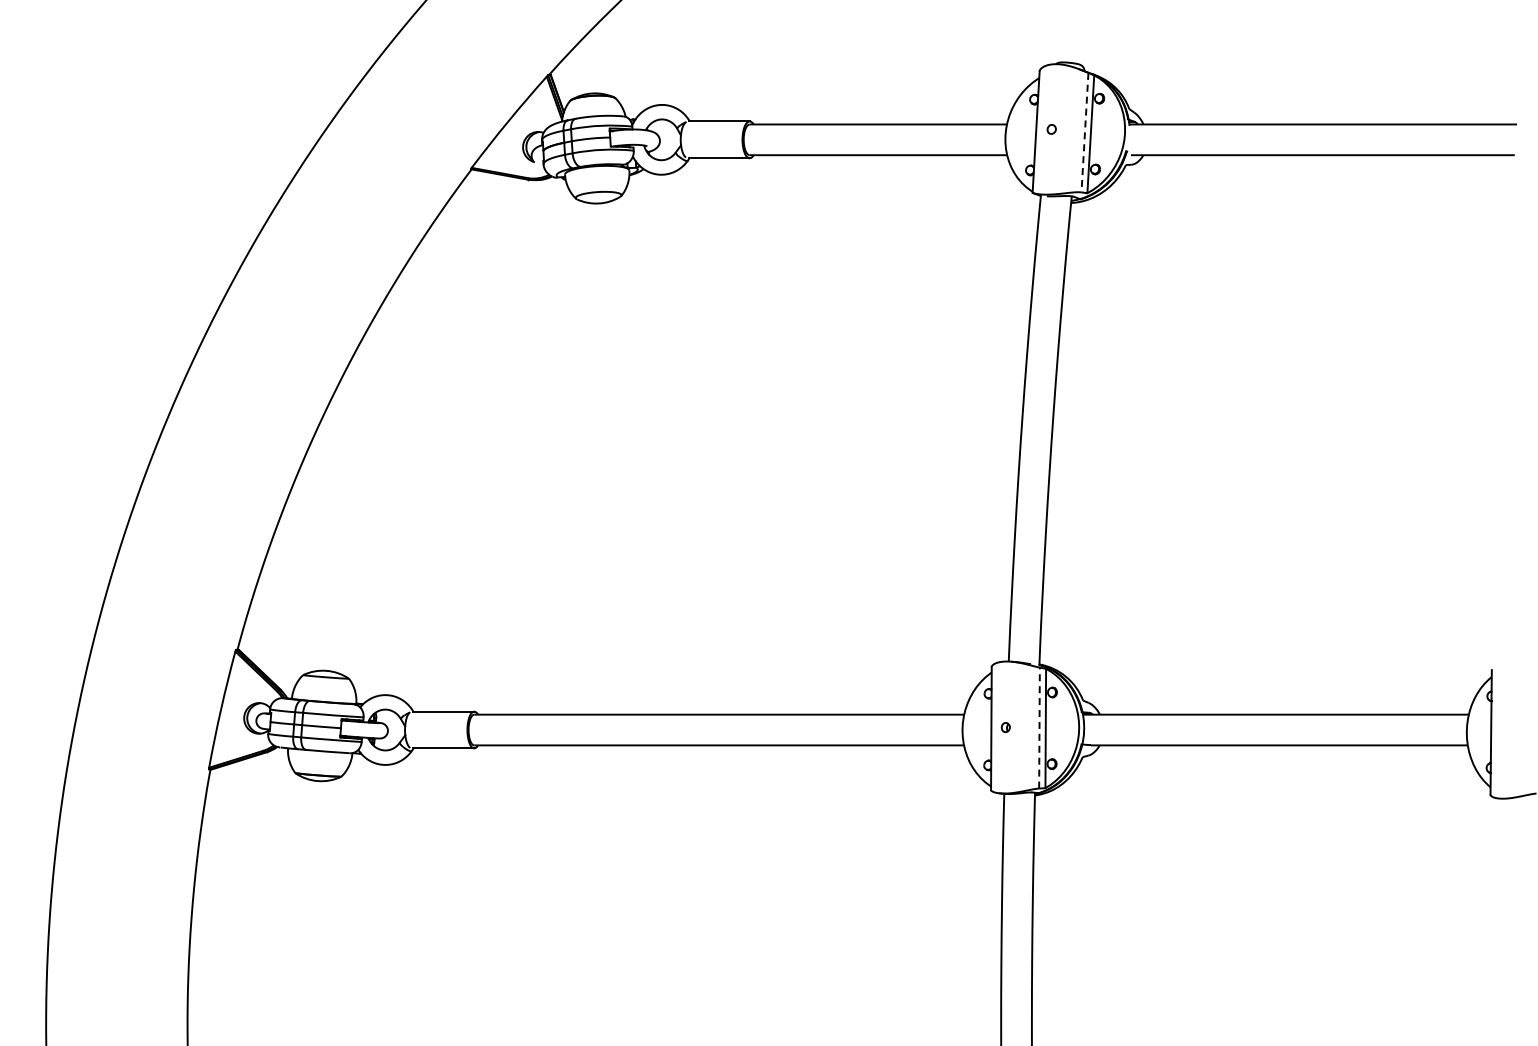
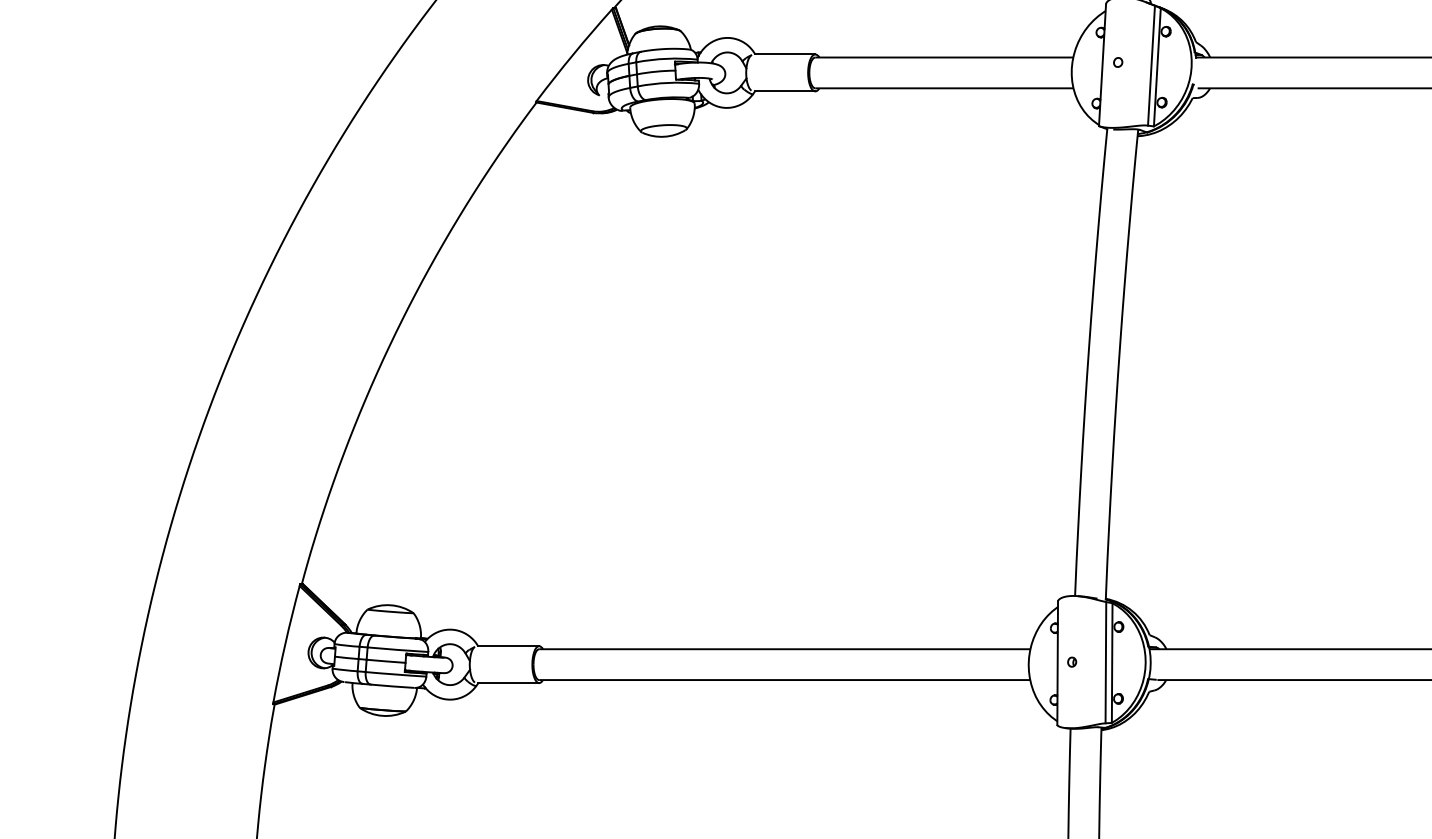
line: (1084, 132) -> (1151, 65), dashed -> solid
line: (1039, 727) -> (1105, 662), dashed -> solid

